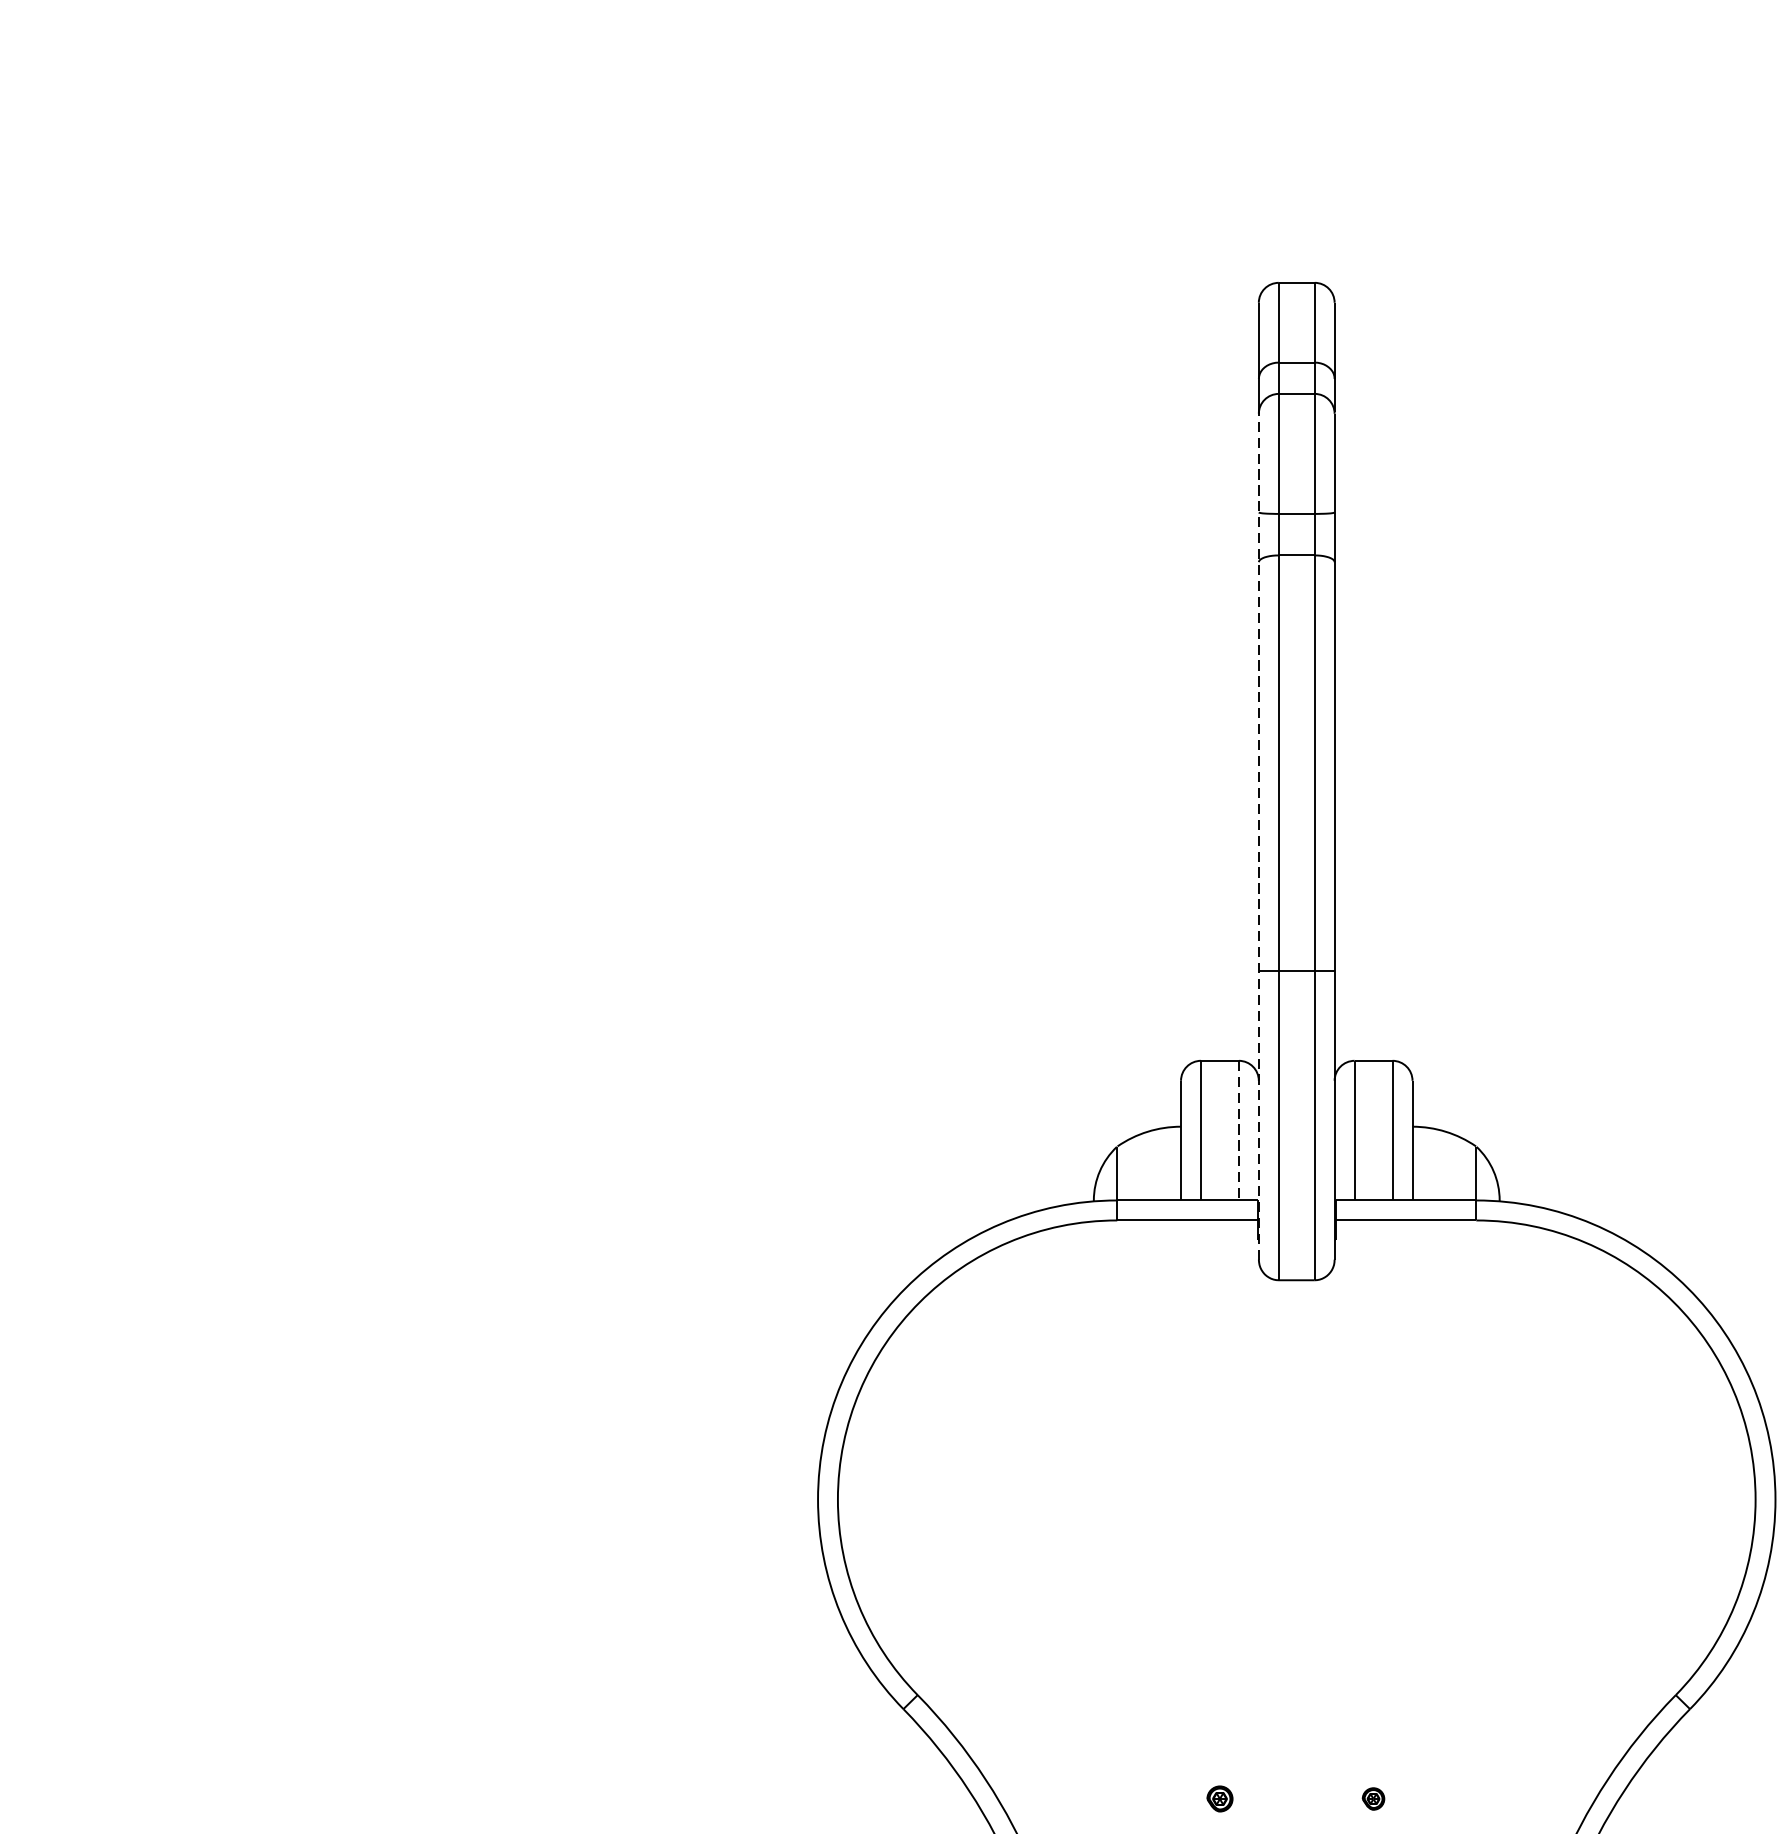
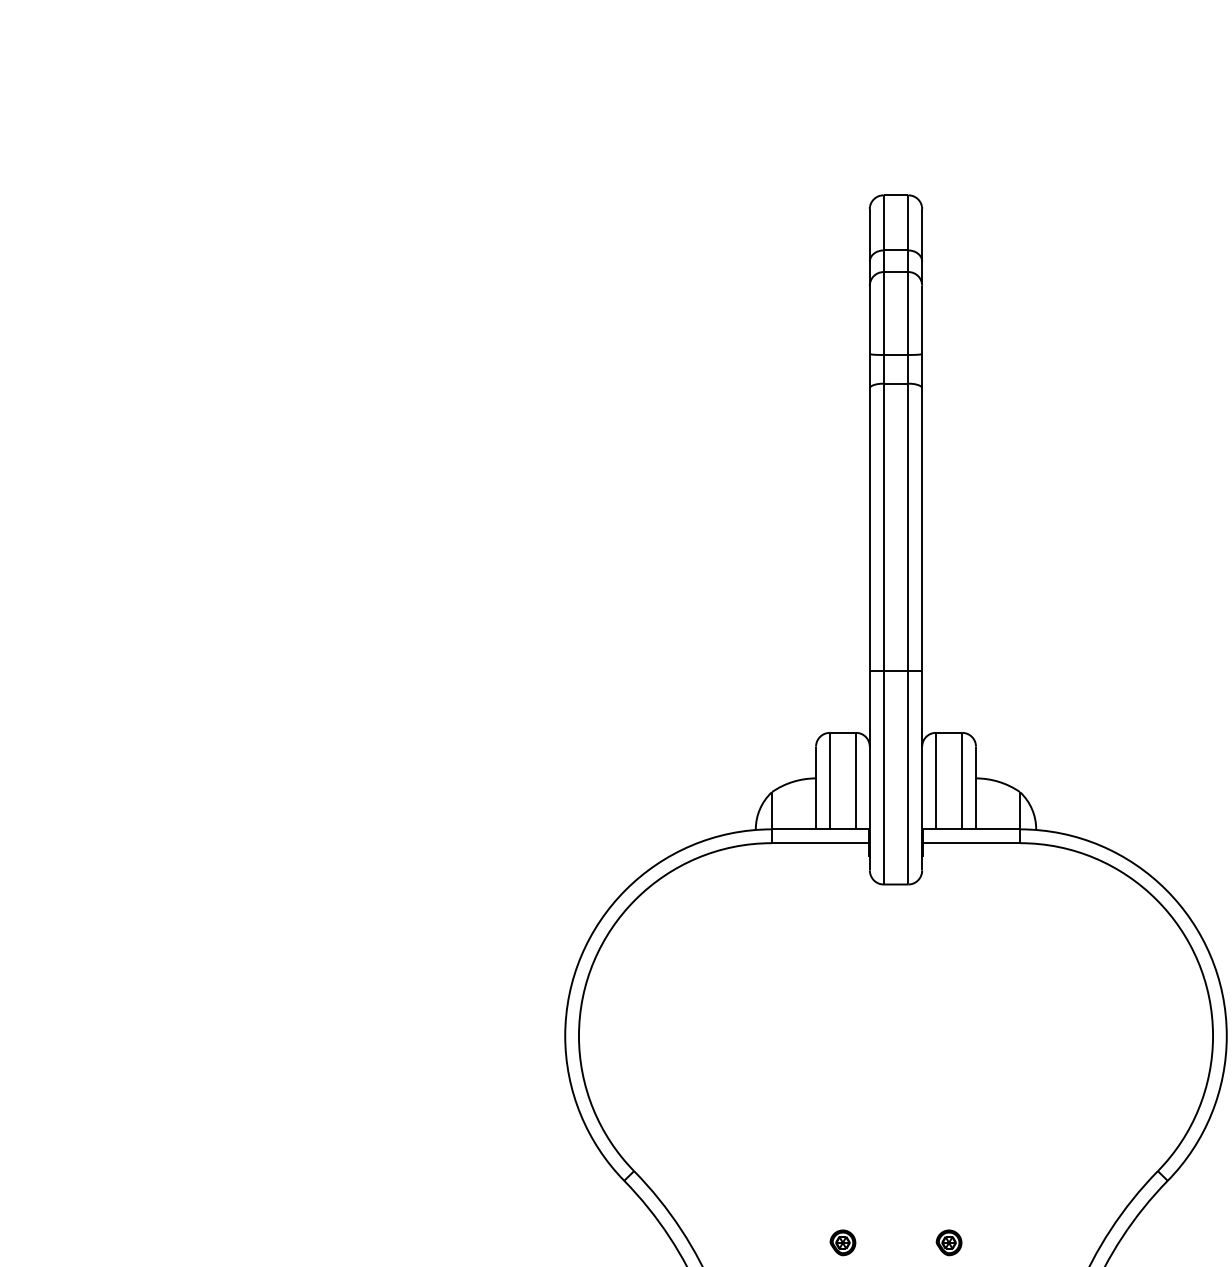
line: (1258, 835) -> (869, 577), dashed -> solid
line: (1239, 1131) -> (856, 781), dashed -> solid
part: (1219, 1798) -> (842, 1242), size x1.43
part: (1372, 1798) -> (948, 1242), size x1.67

